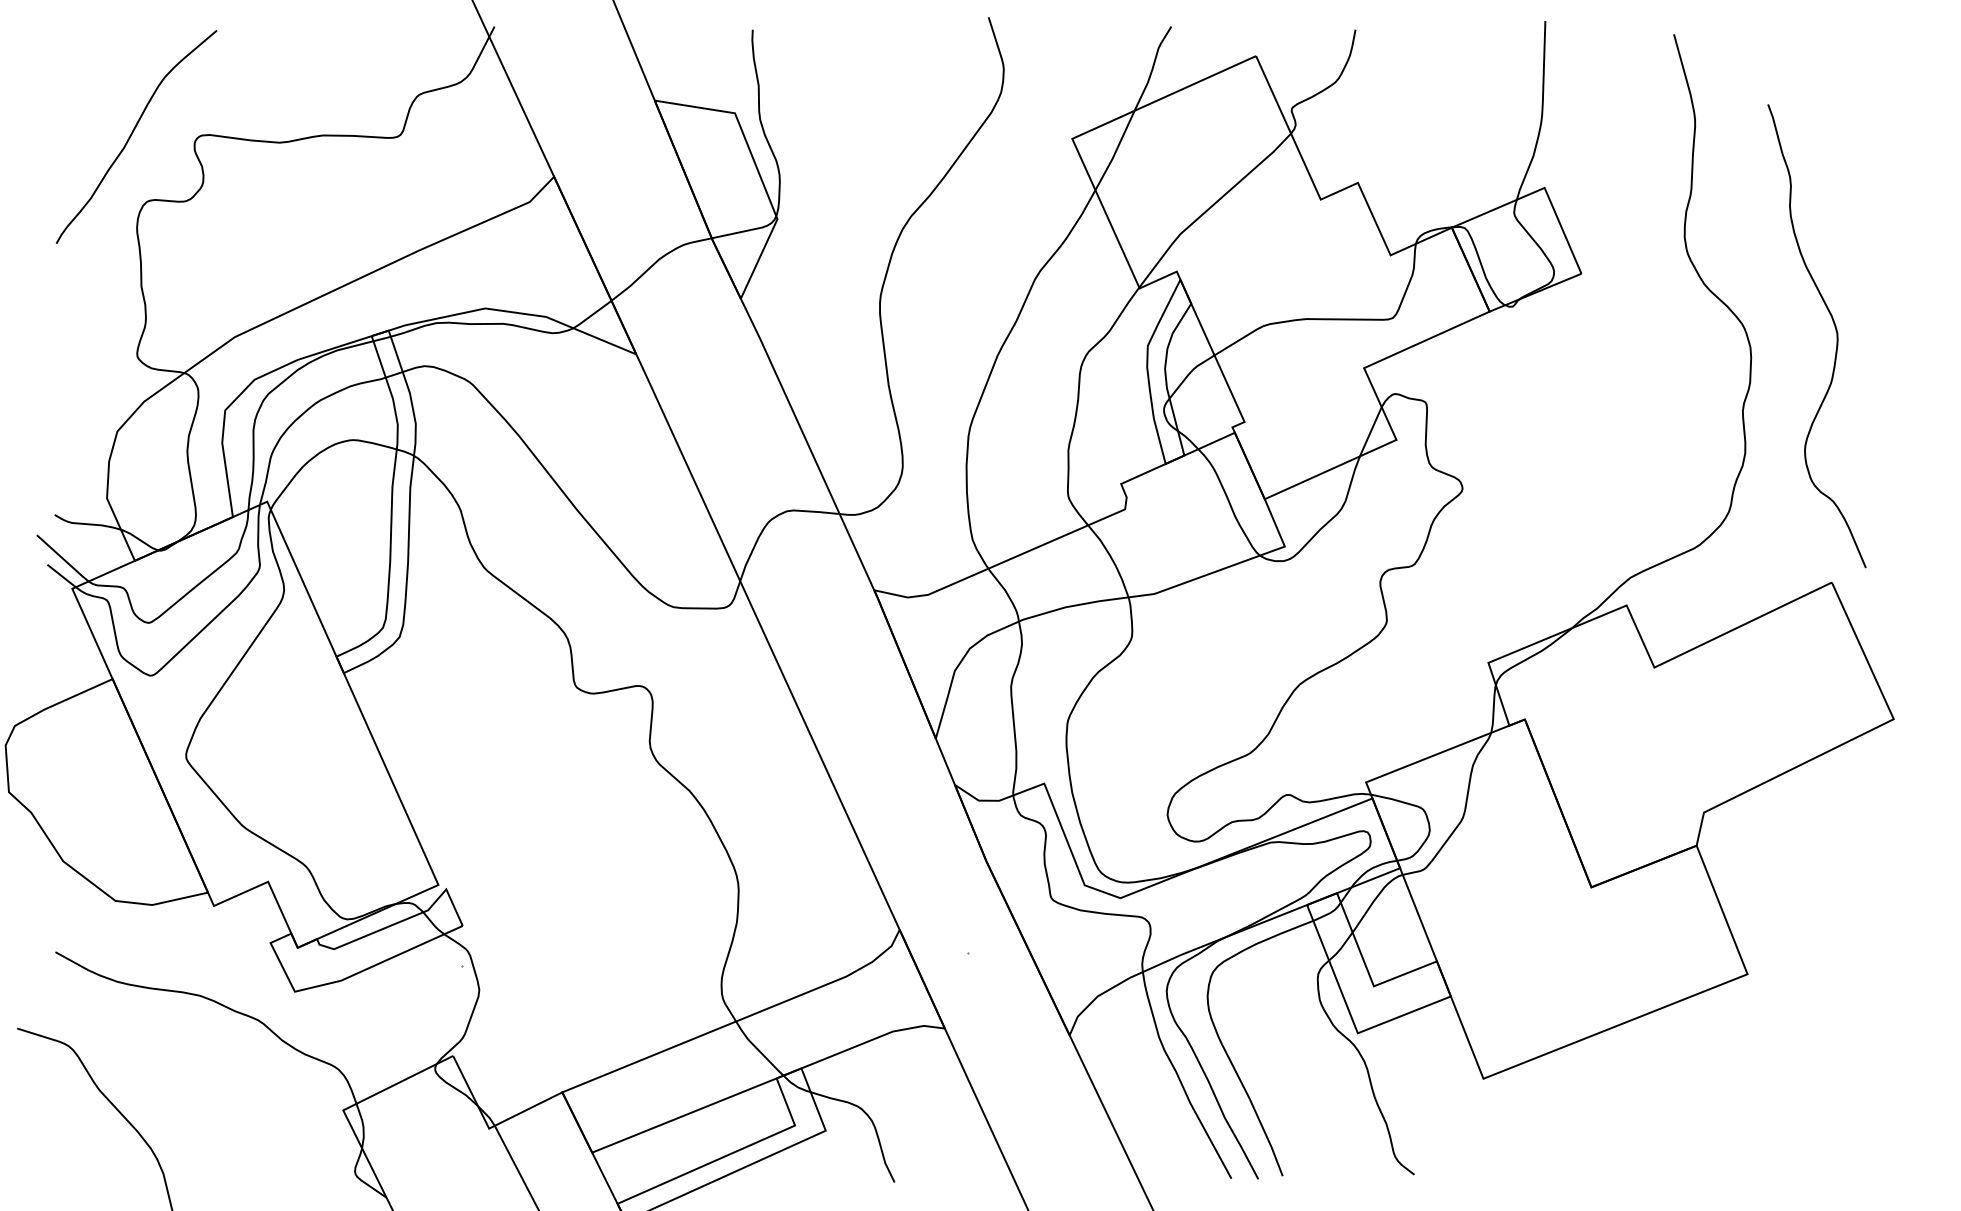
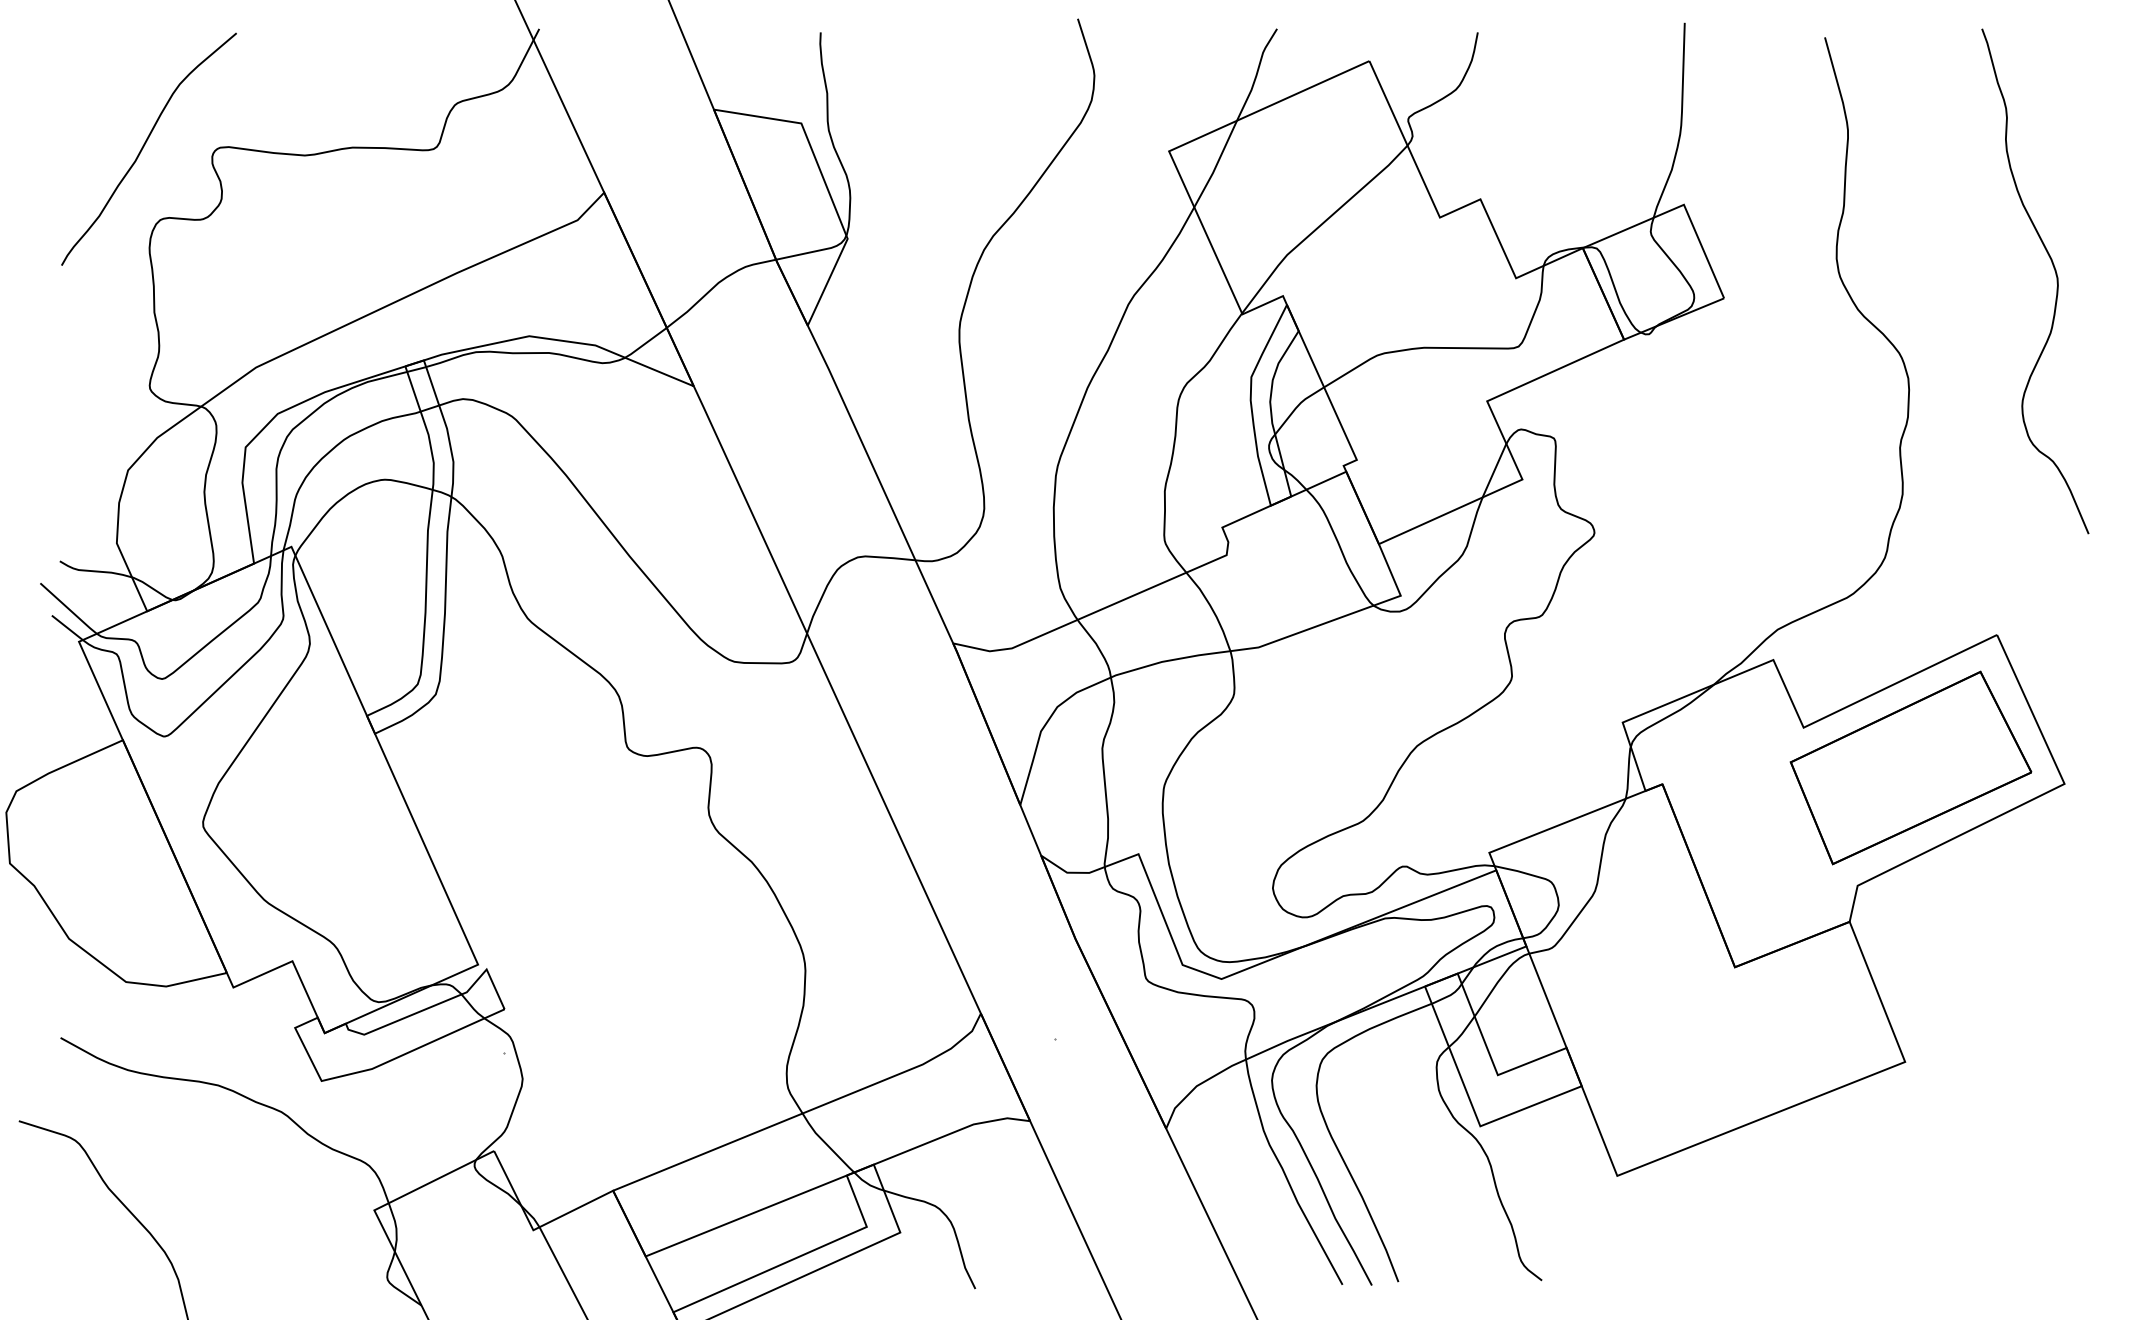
curve: (1835, 331) -> (2055, 276), moved
part: (1752, 704) -> (1910, 767), added

